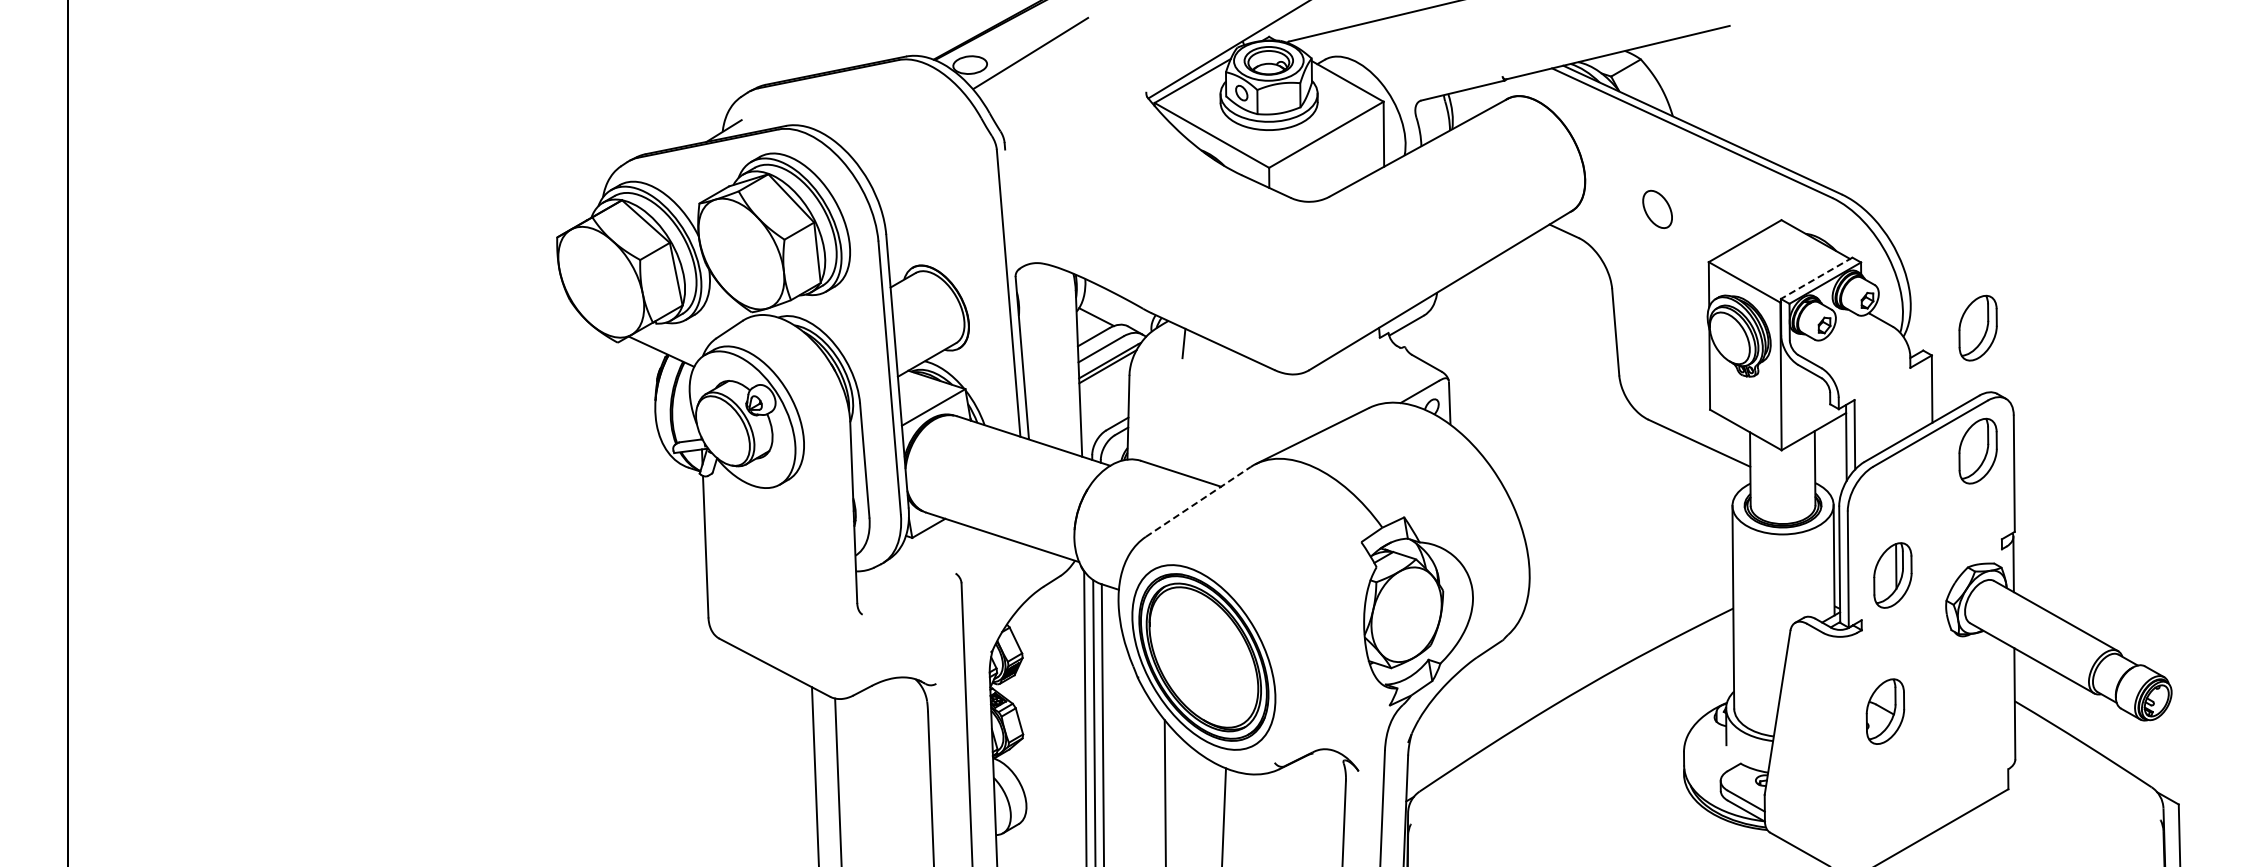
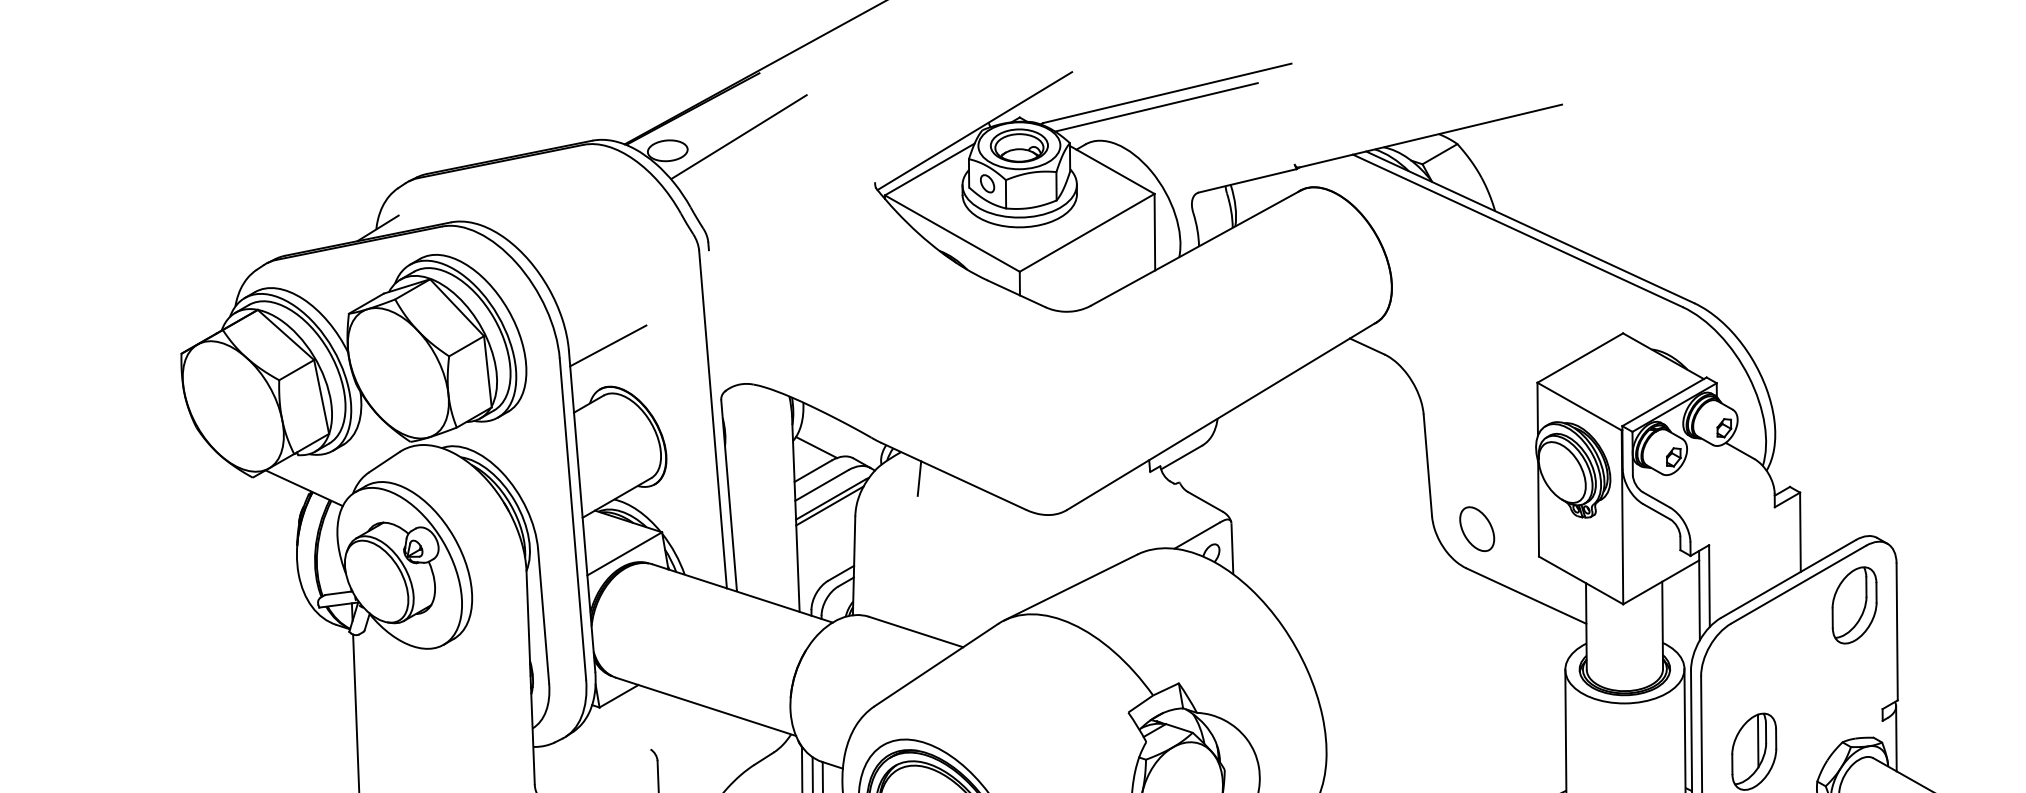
line: (1385, 27) -> (1156, 106), added
part: (1657, 208) -> (1477, 528), moved
line: (919, 230) -> (608, 345), added
line: (1816, 278) -> (1664, 402), dashed -> solid
part: (1977, 327) -> (1853, 459), removed
line: (1198, 501) -> (936, 664), dashed -> solid

